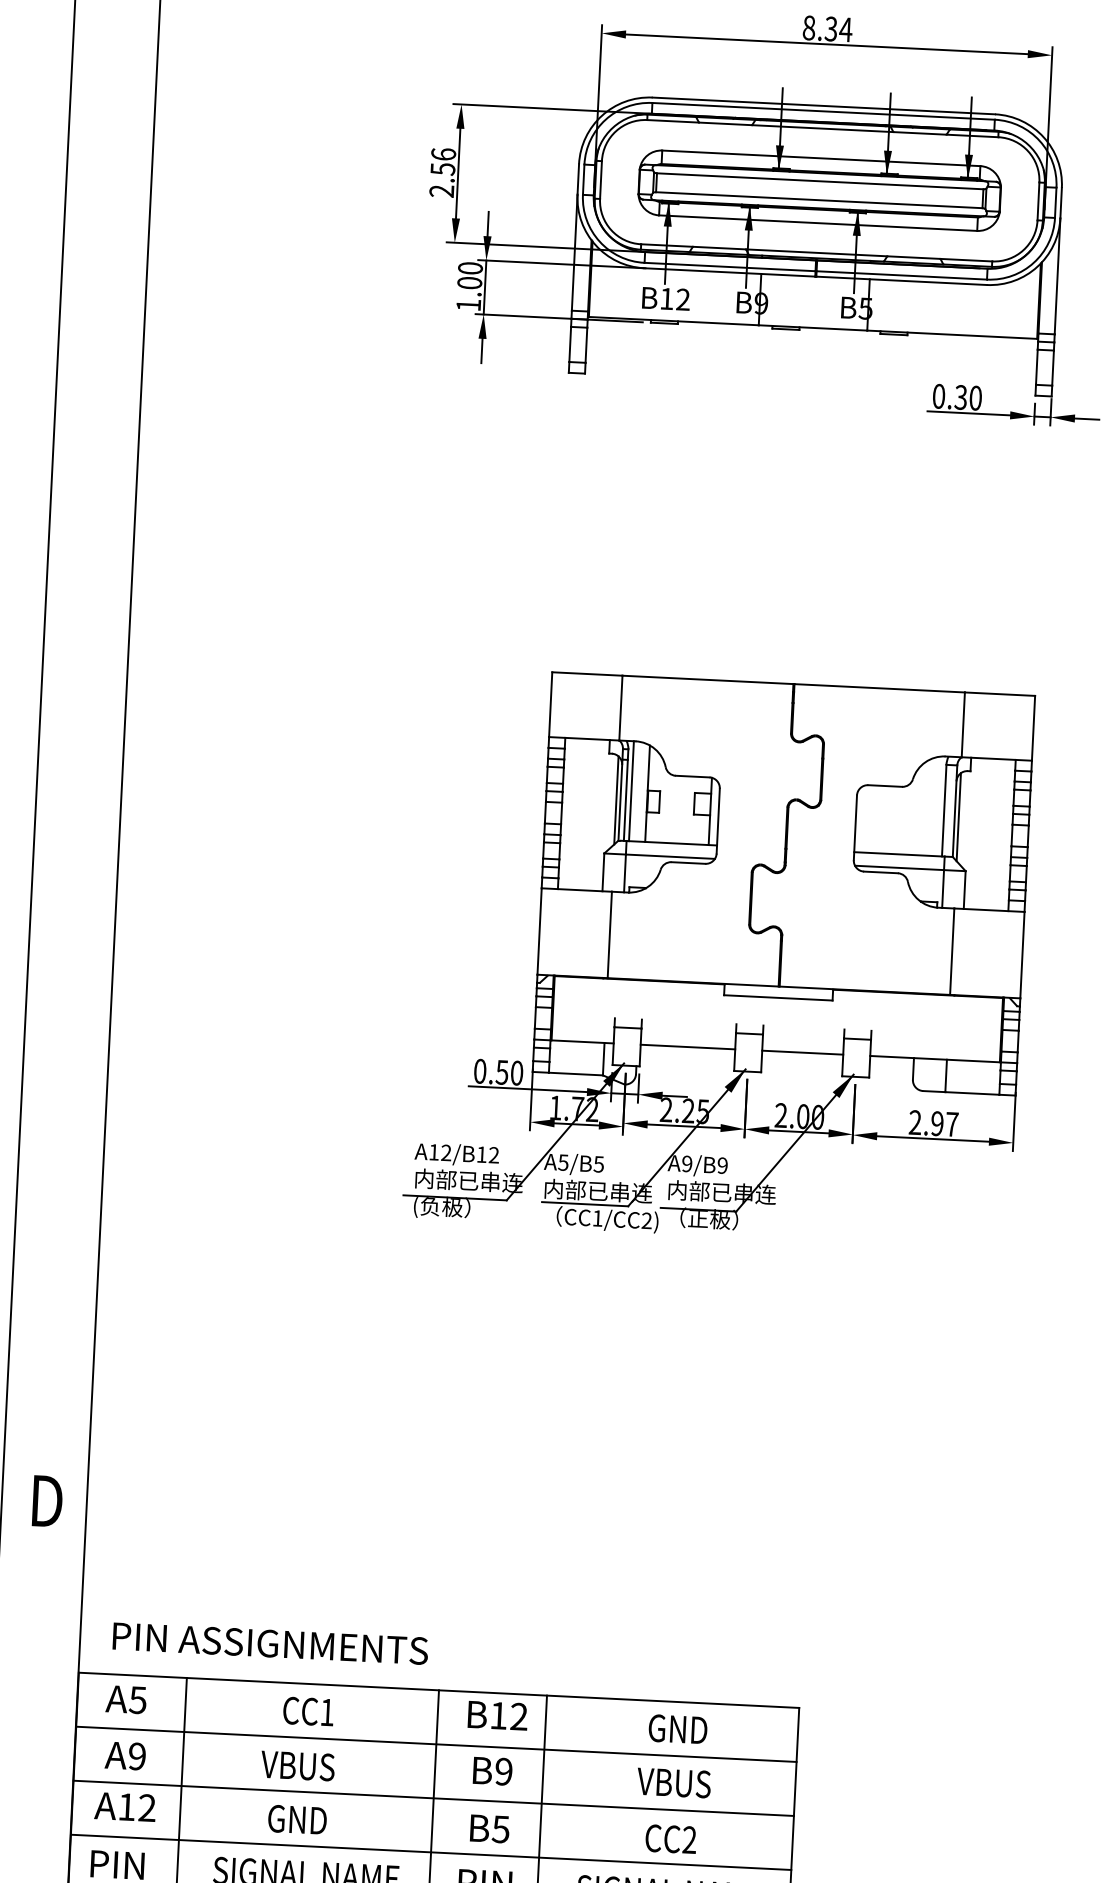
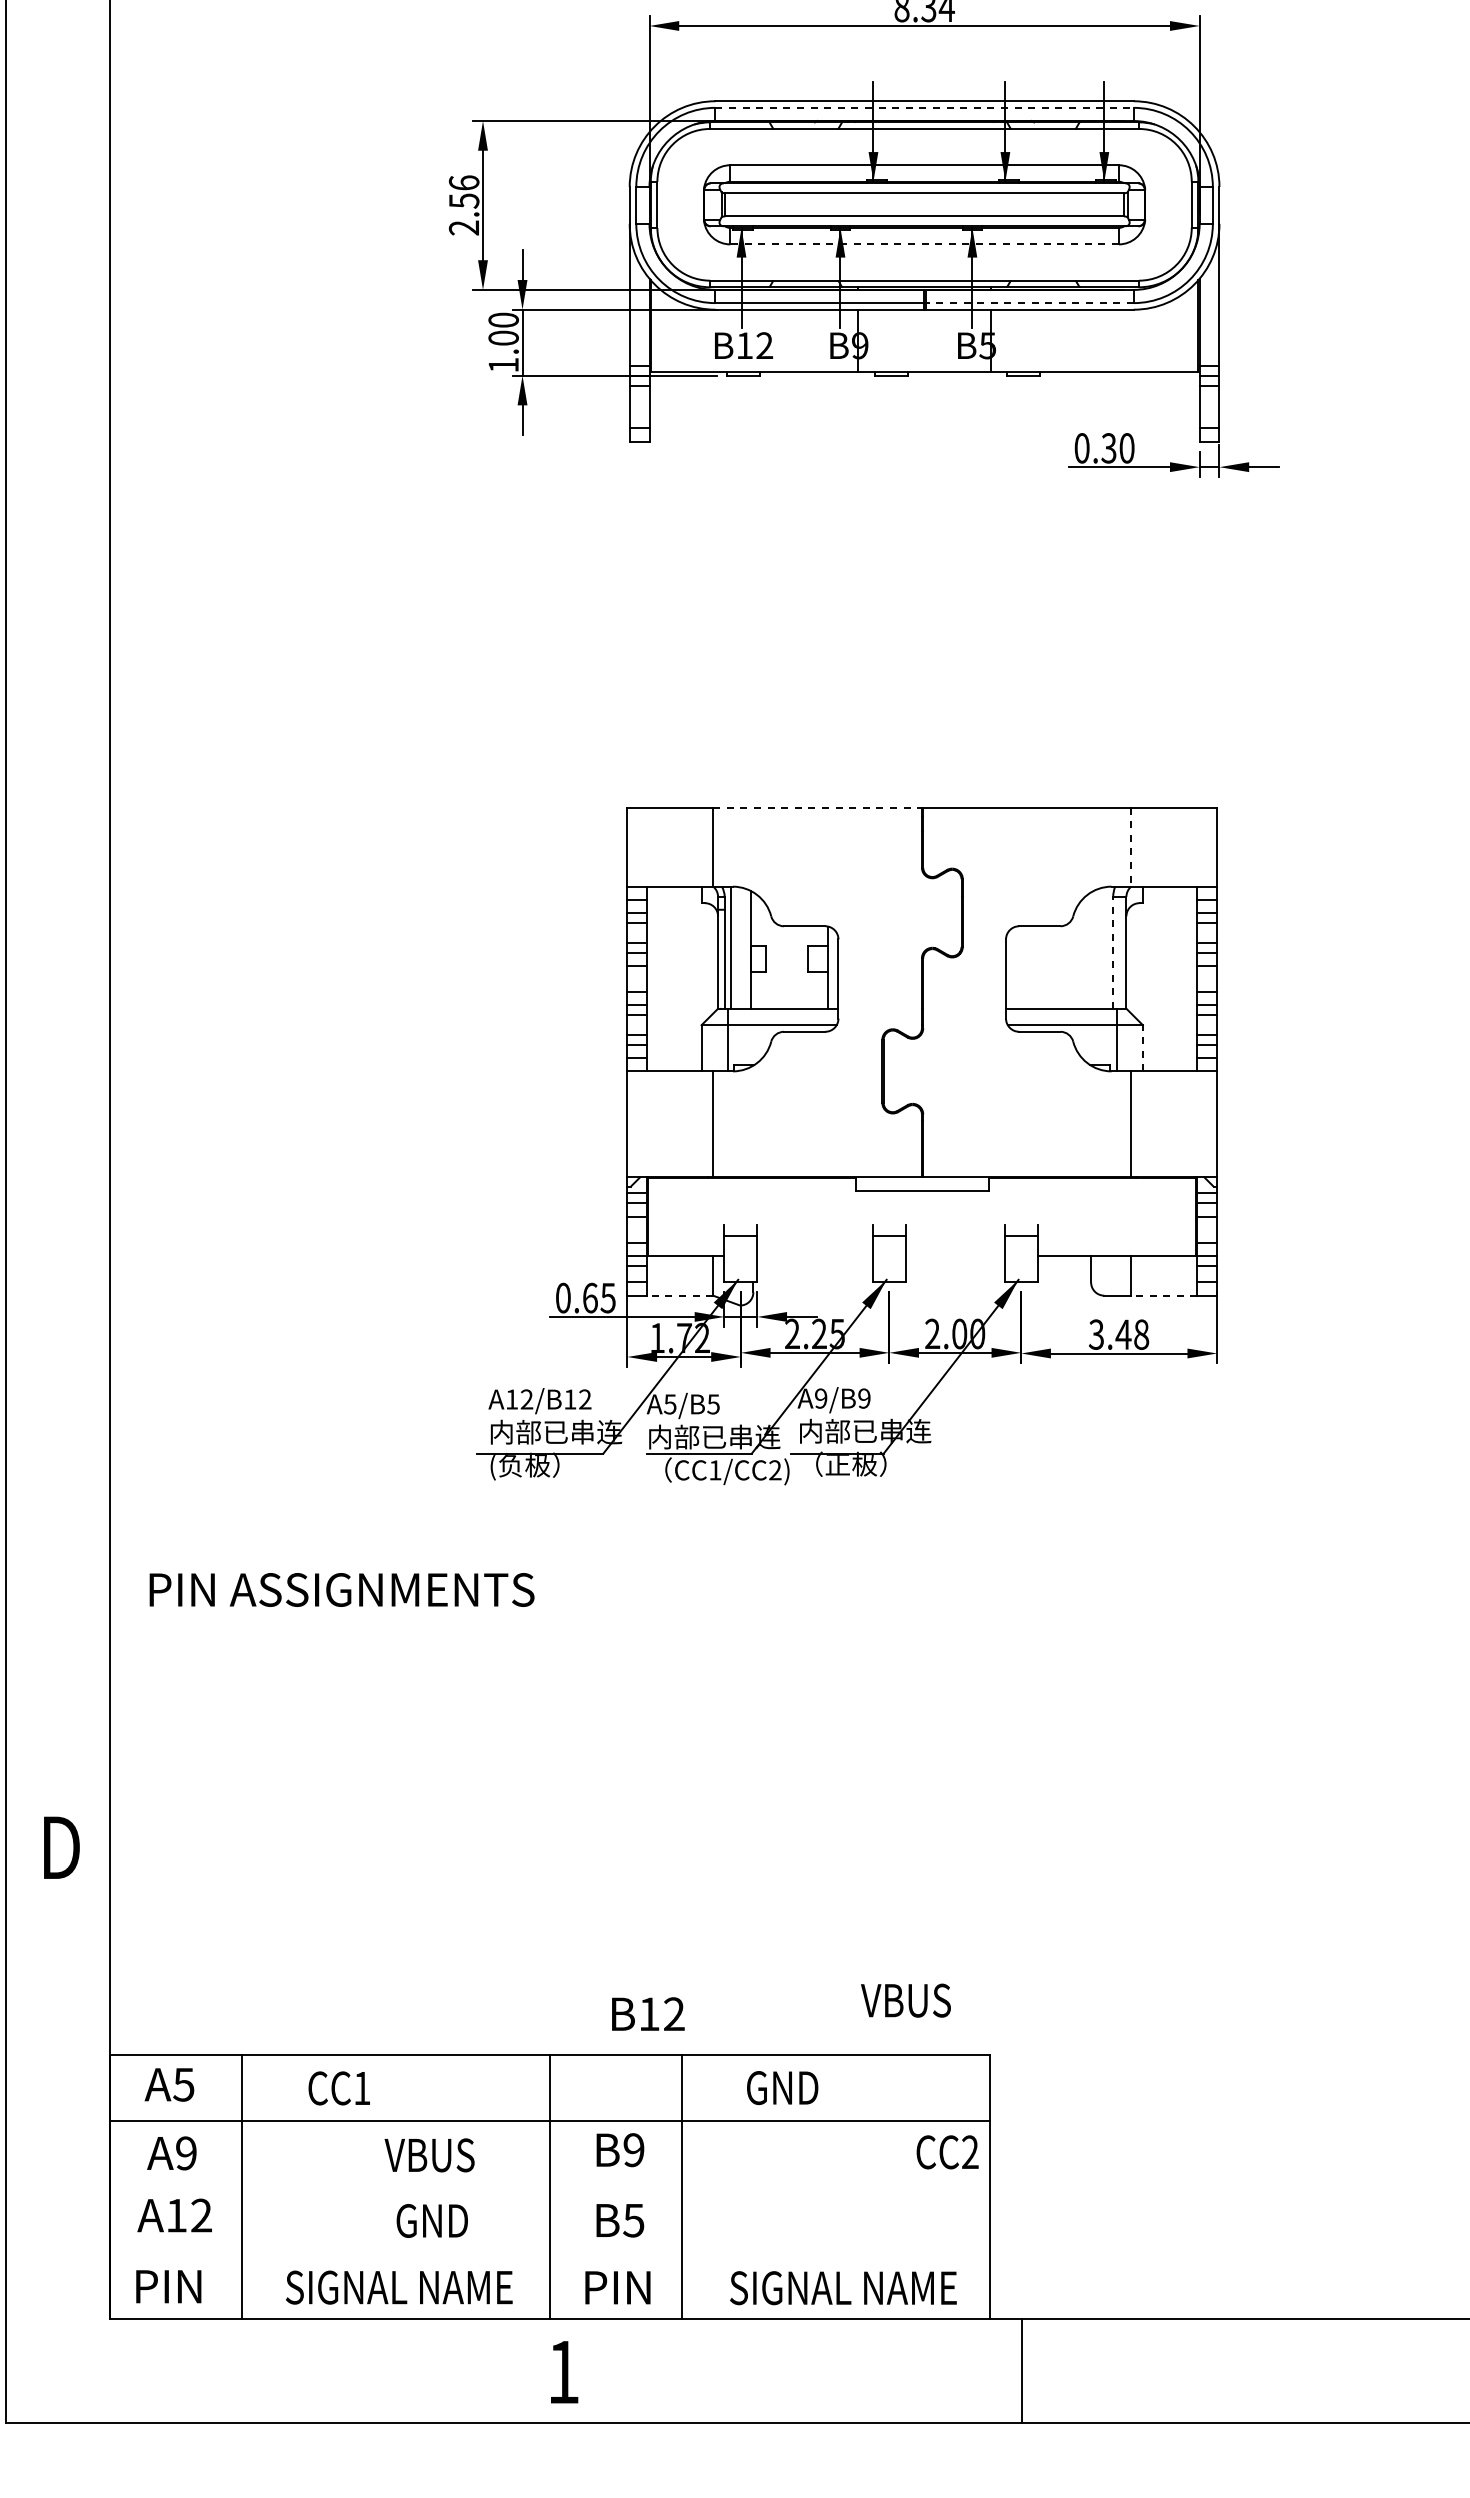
line: (824, 111) -> (925, 107), solid -> dashed
line: (818, 223) -> (924, 244), solid -> dashed
line: (901, 275) -> (1029, 303), solid -> dashed
line: (708, 679) -> (818, 807), solid -> dashed
line: (963, 725) -> (1131, 847), solid -> dashed
line: (616, 800) -> (713, 959), removed
line: (944, 810) -> (1113, 952), solid -> dashed
line: (958, 816) -> (1131, 959), removed
line: (964, 889) -> (1142, 1047), solid -> dashed
line: (687, 1047) -> (814, 1256), removed
line: (802, 1052) -> (954, 1256), removed
text: (509, 1072) -> (598, 1297), 0.50 -> 0.65
line: (576, 1073) -> (680, 1295), solid -> dashed
line: (972, 1093) -> (1164, 1295), solid -> dashed
text: (934, 1123) -> (1119, 1334), 2.97 -> 3.48
text: (270, 1643) -> (341, 1589), moved
text: (307, 1711) -> (338, 2088), moved
text: (498, 1715) -> (648, 2013), moved
text: (677, 1729) -> (782, 2088), moved
text: (297, 1766) -> (429, 2155), moved
text: (673, 1782) -> (905, 2000), moved
line: (434, 1798) -> (550, 2186), removed
text: (296, 1819) -> (431, 2220), moved
text: (670, 1839) -> (947, 2152), moved
line: (431, 1852) -> (550, 2252), removed

